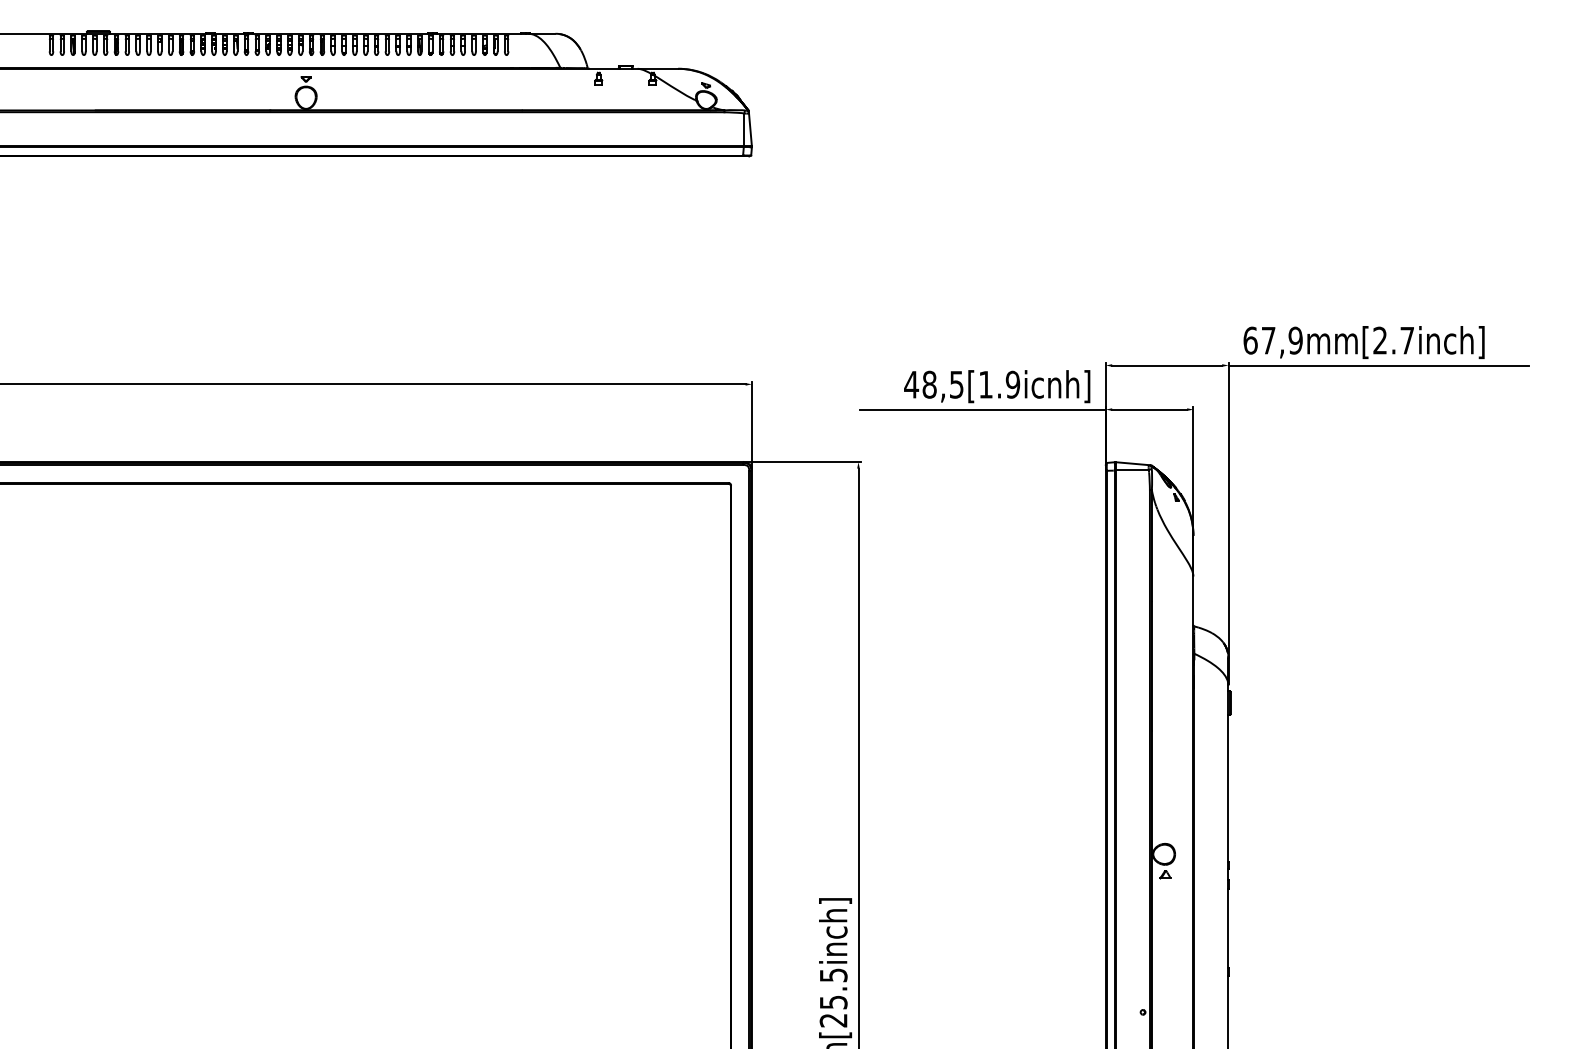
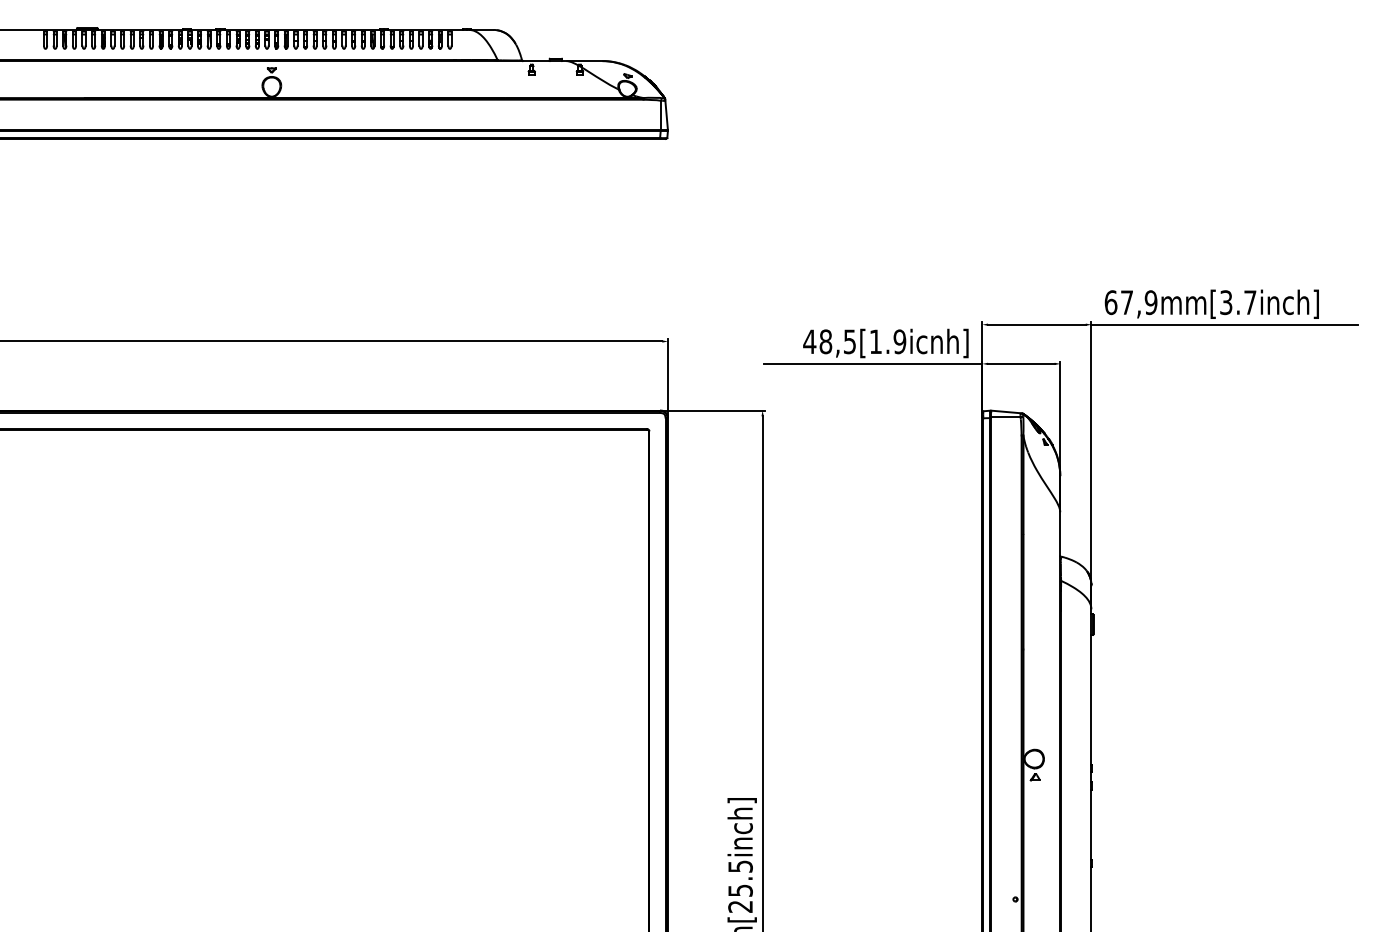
text: (1380, 340) -> (1226, 302), 67,9mm[2.7inch] -> 67,9mm[3.7inch]

